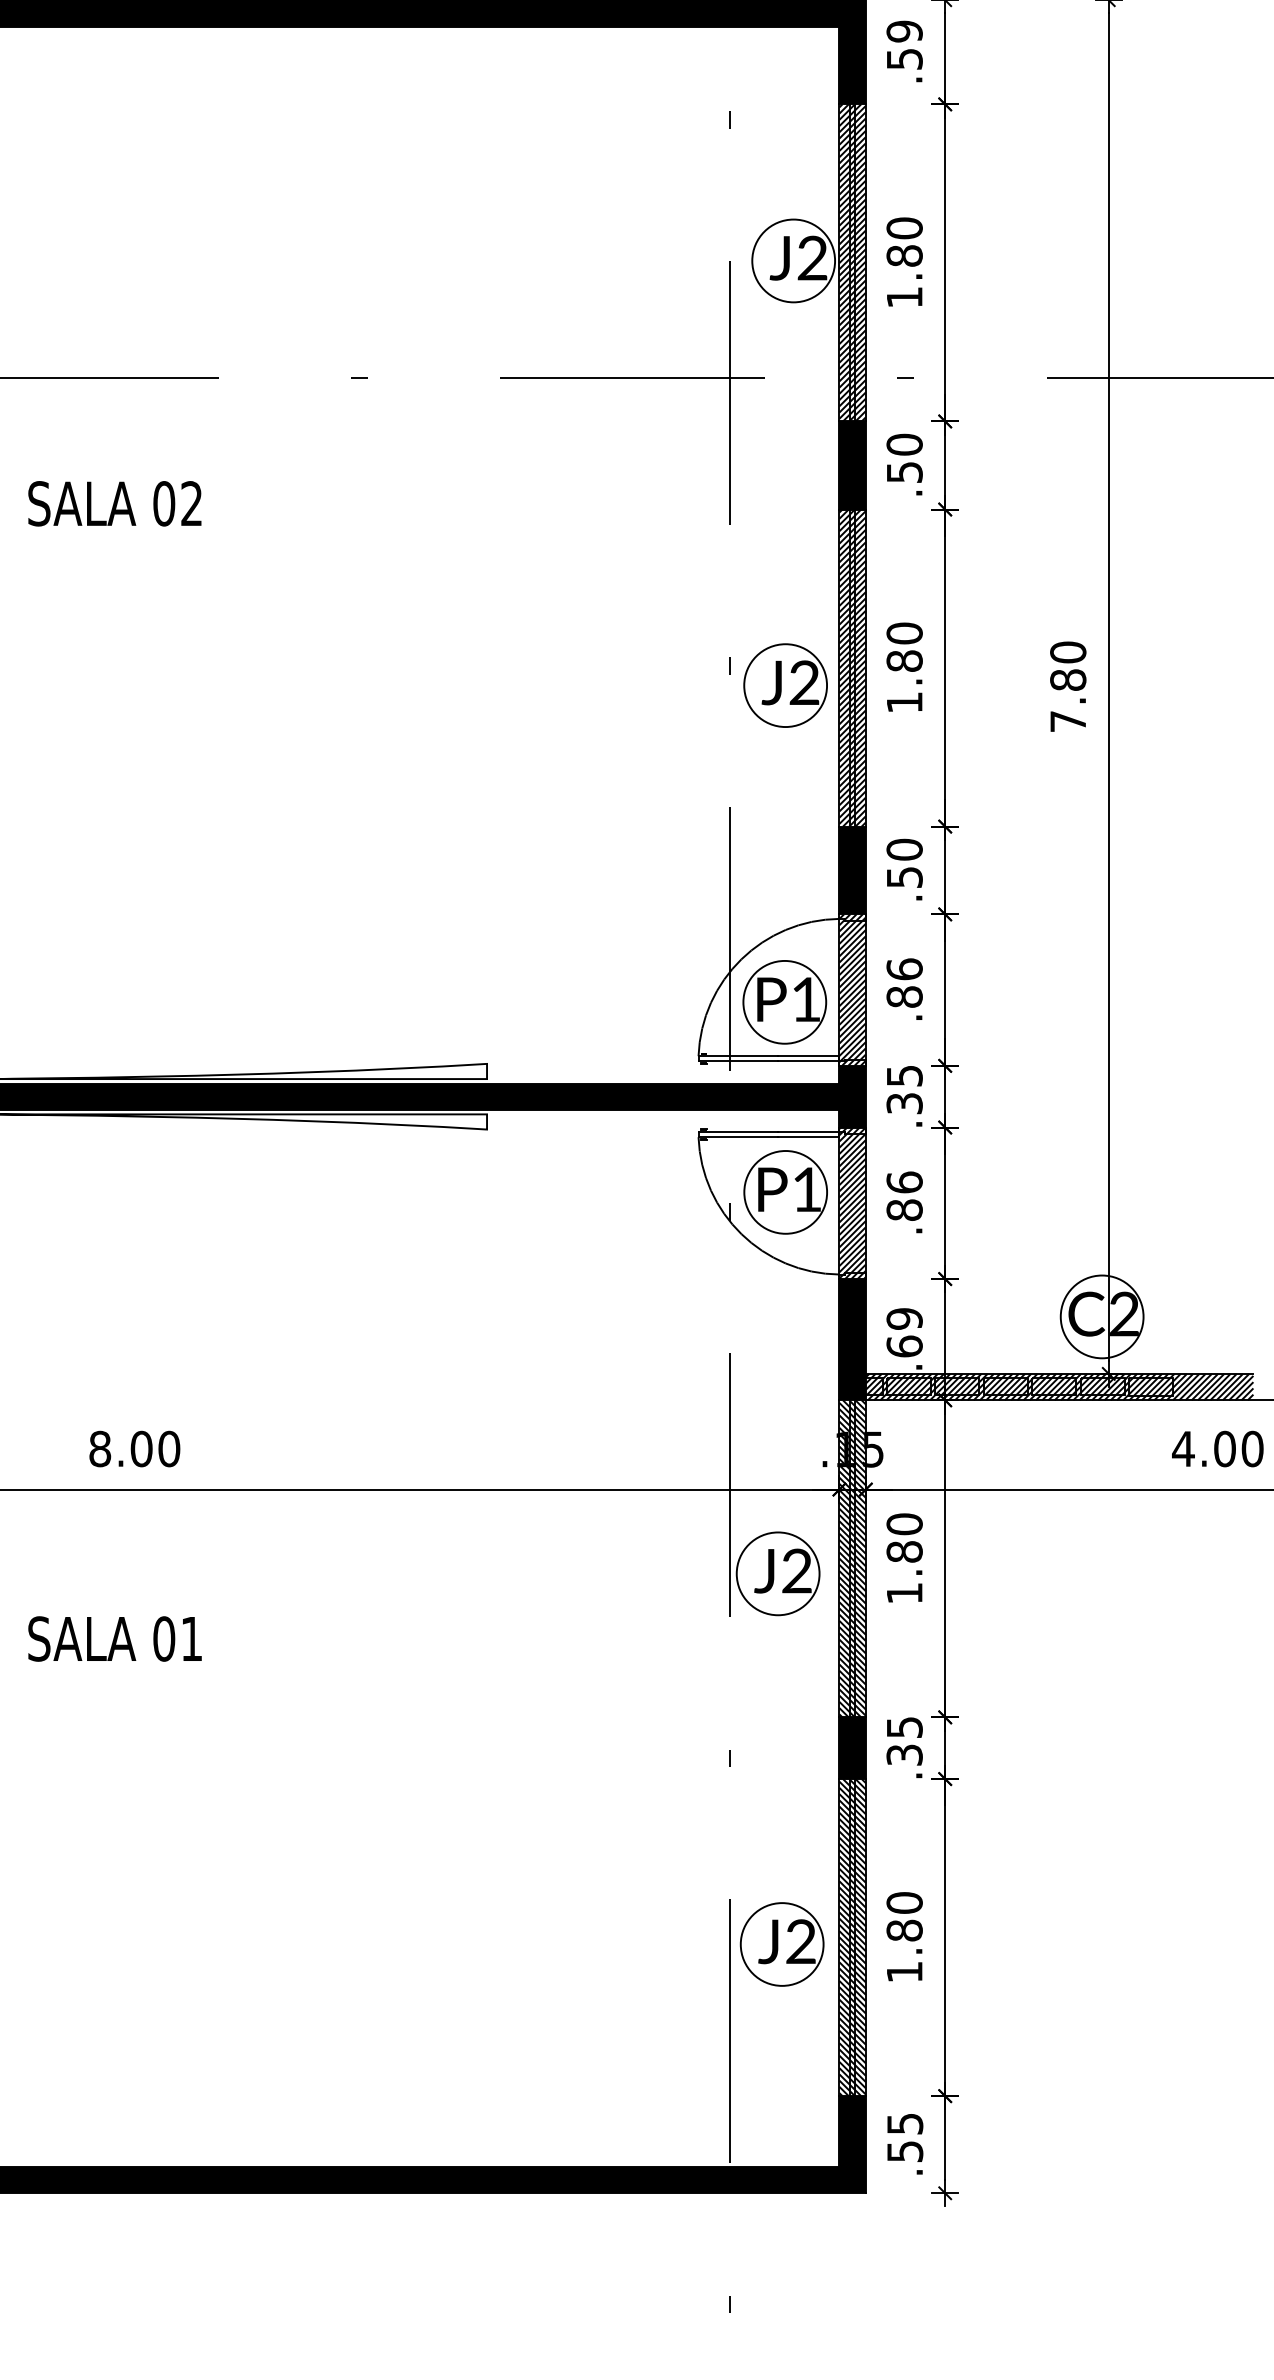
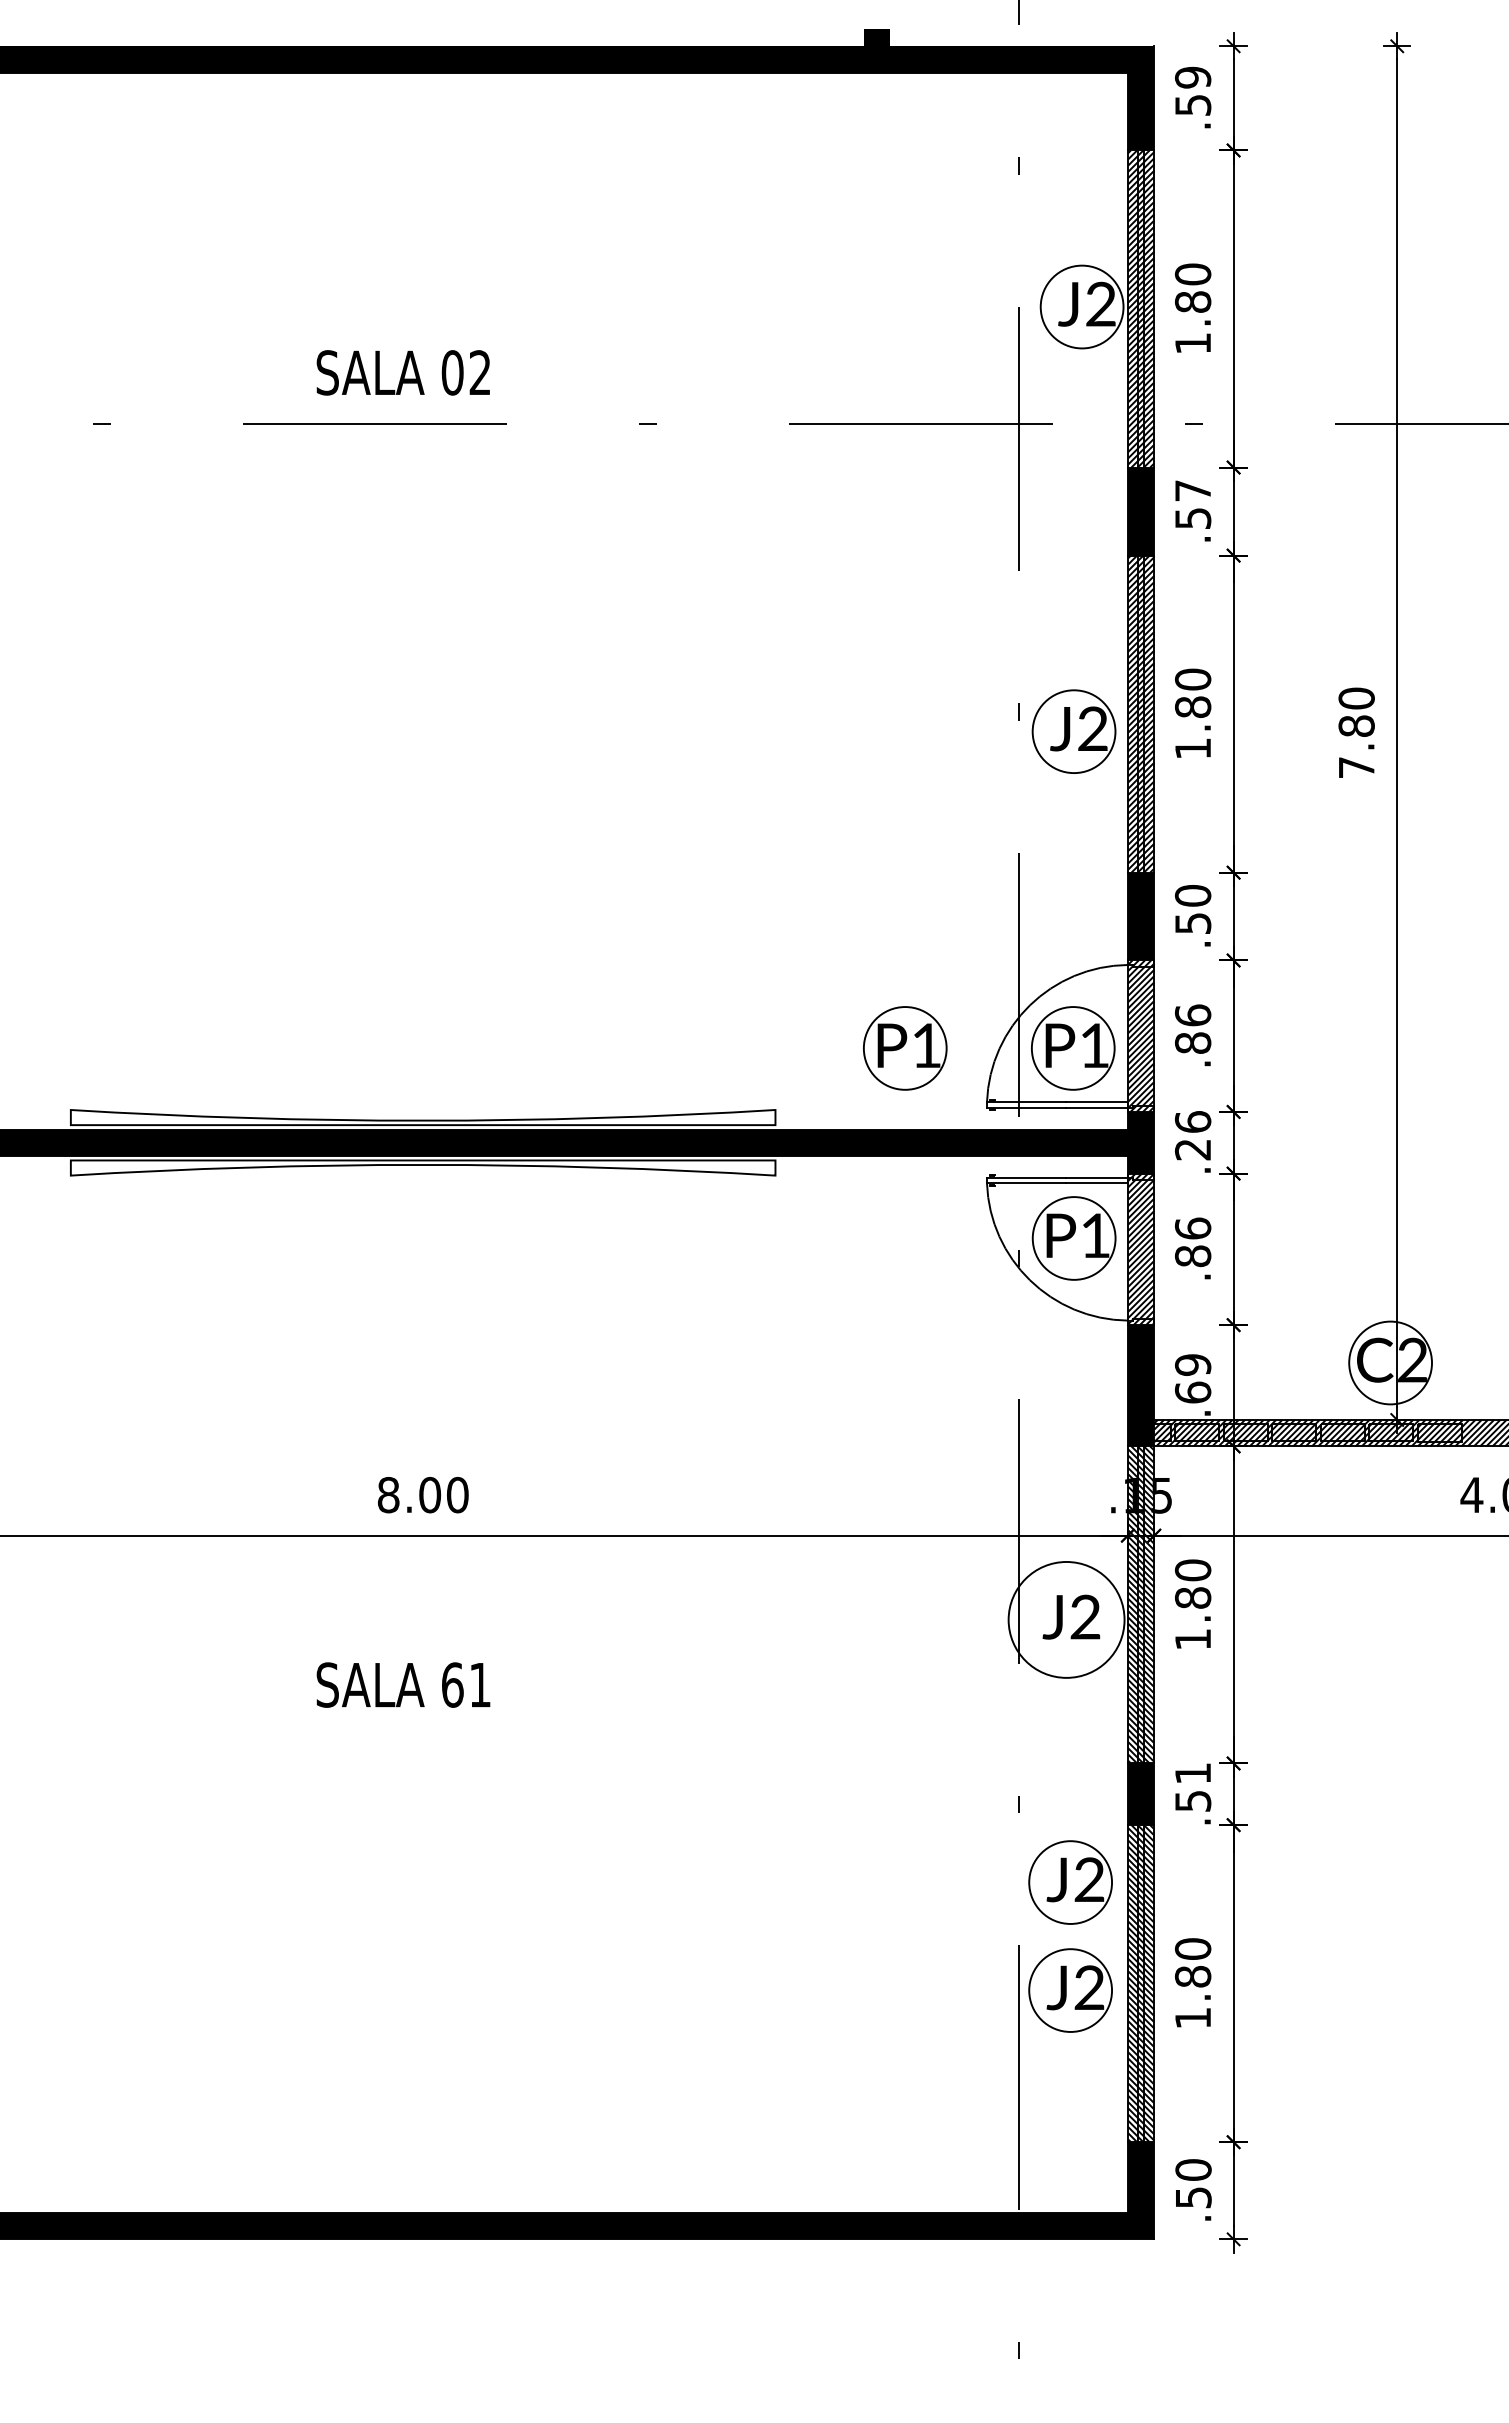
text: (905, 444) -> (1193, 490), .50 -> .57
text: (114, 503) -> (402, 372), moved
part: (617, 1002) -> (905, 1048), added
text: (904, 1089) -> (1192, 1135), .35 -> .26
circle: (778, 1573) -> (1066, 1619), size x1.4
text: (164, 1638) -> (452, 1684), 01 -> 61
text: (904, 1740) -> (1192, 1786), .35 -> .51
part: (782, 1836) -> (1070, 1882), added
text: (905, 2123) -> (1193, 2169), .55 -> .50

